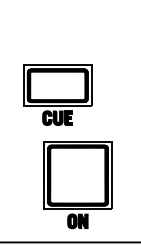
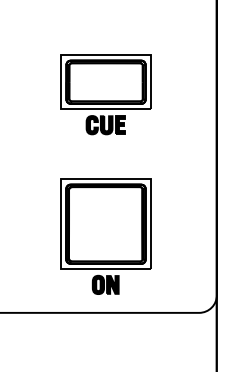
part: (57, 95) -> (105, 94), moved

